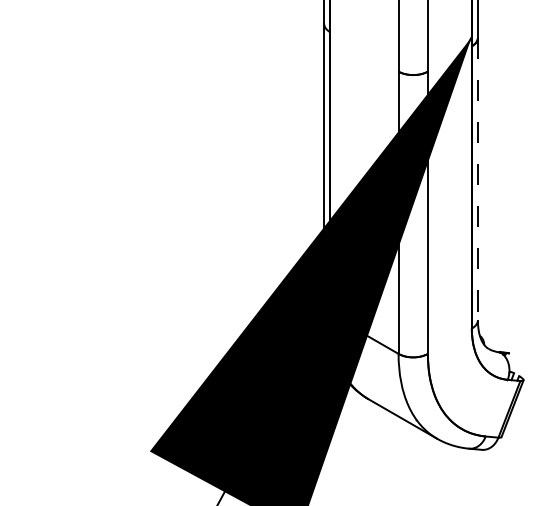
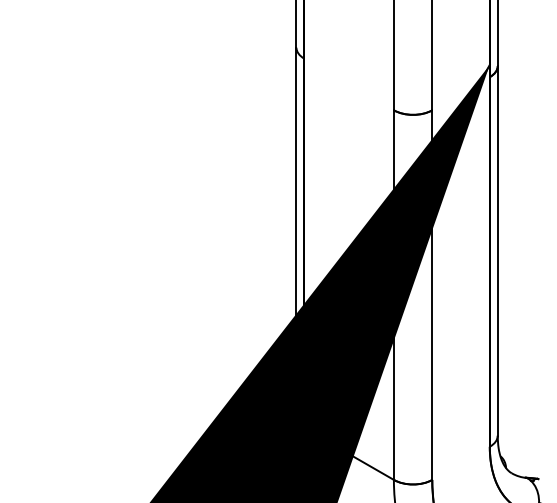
line: (477, 179) -> (497, 251), dashed -> solid

